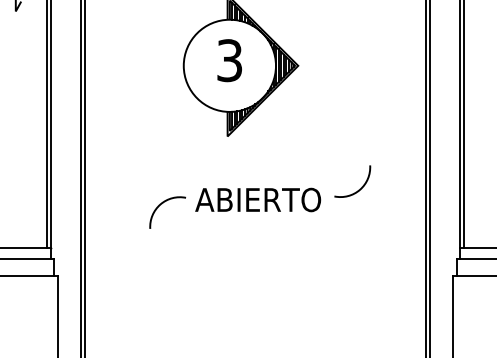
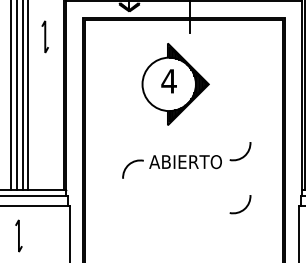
text: (228, 59) -> (168, 80), 3 -> 4
arc: (359, 278) -> (244, 207), added

